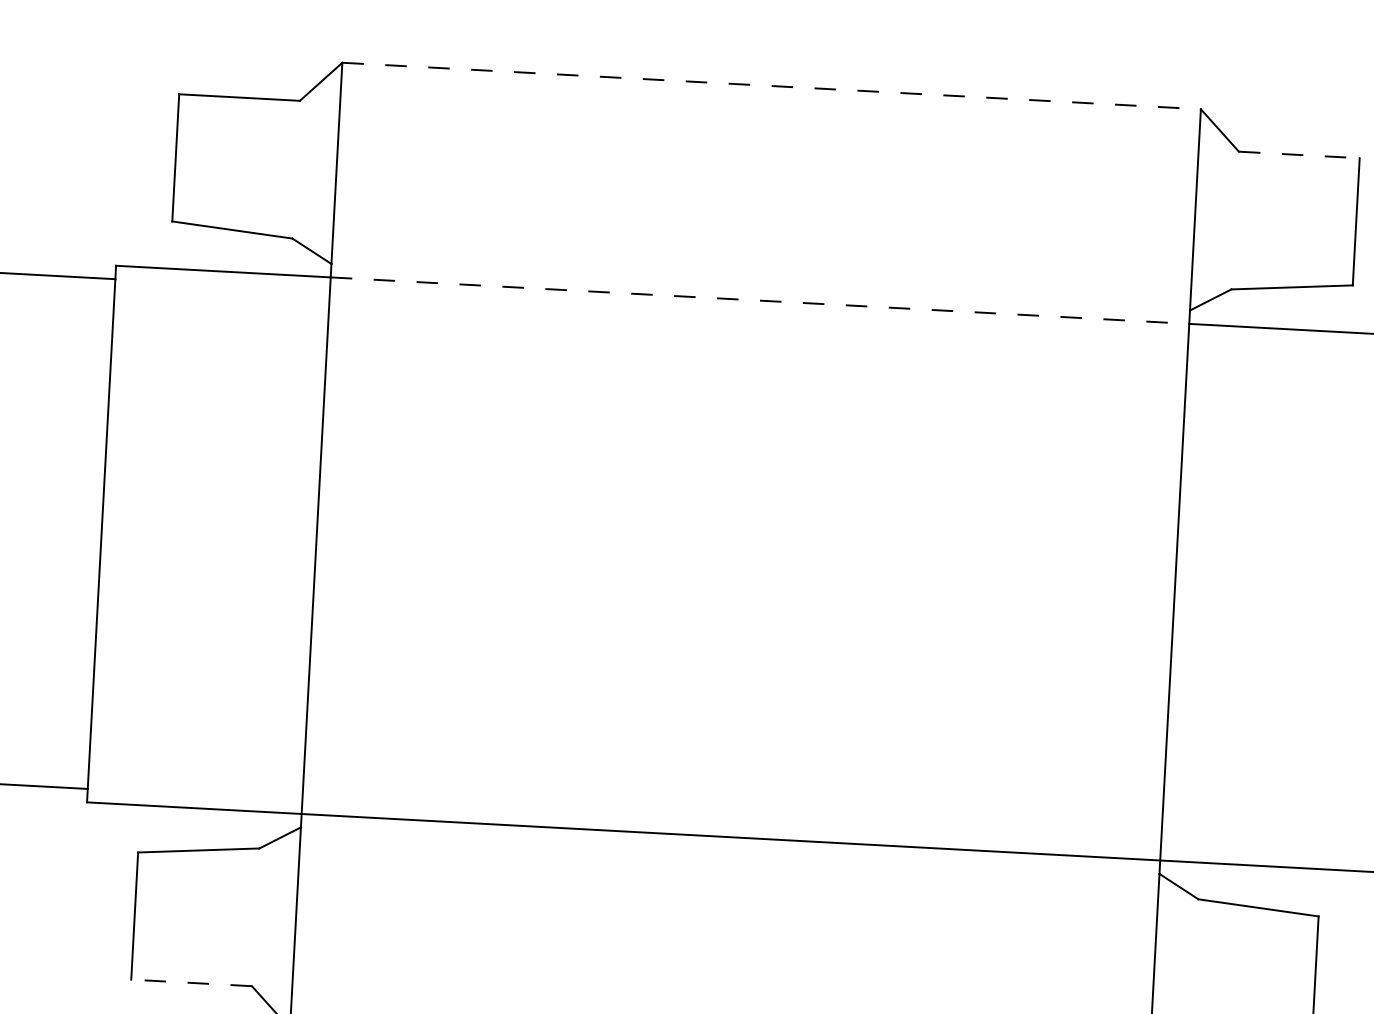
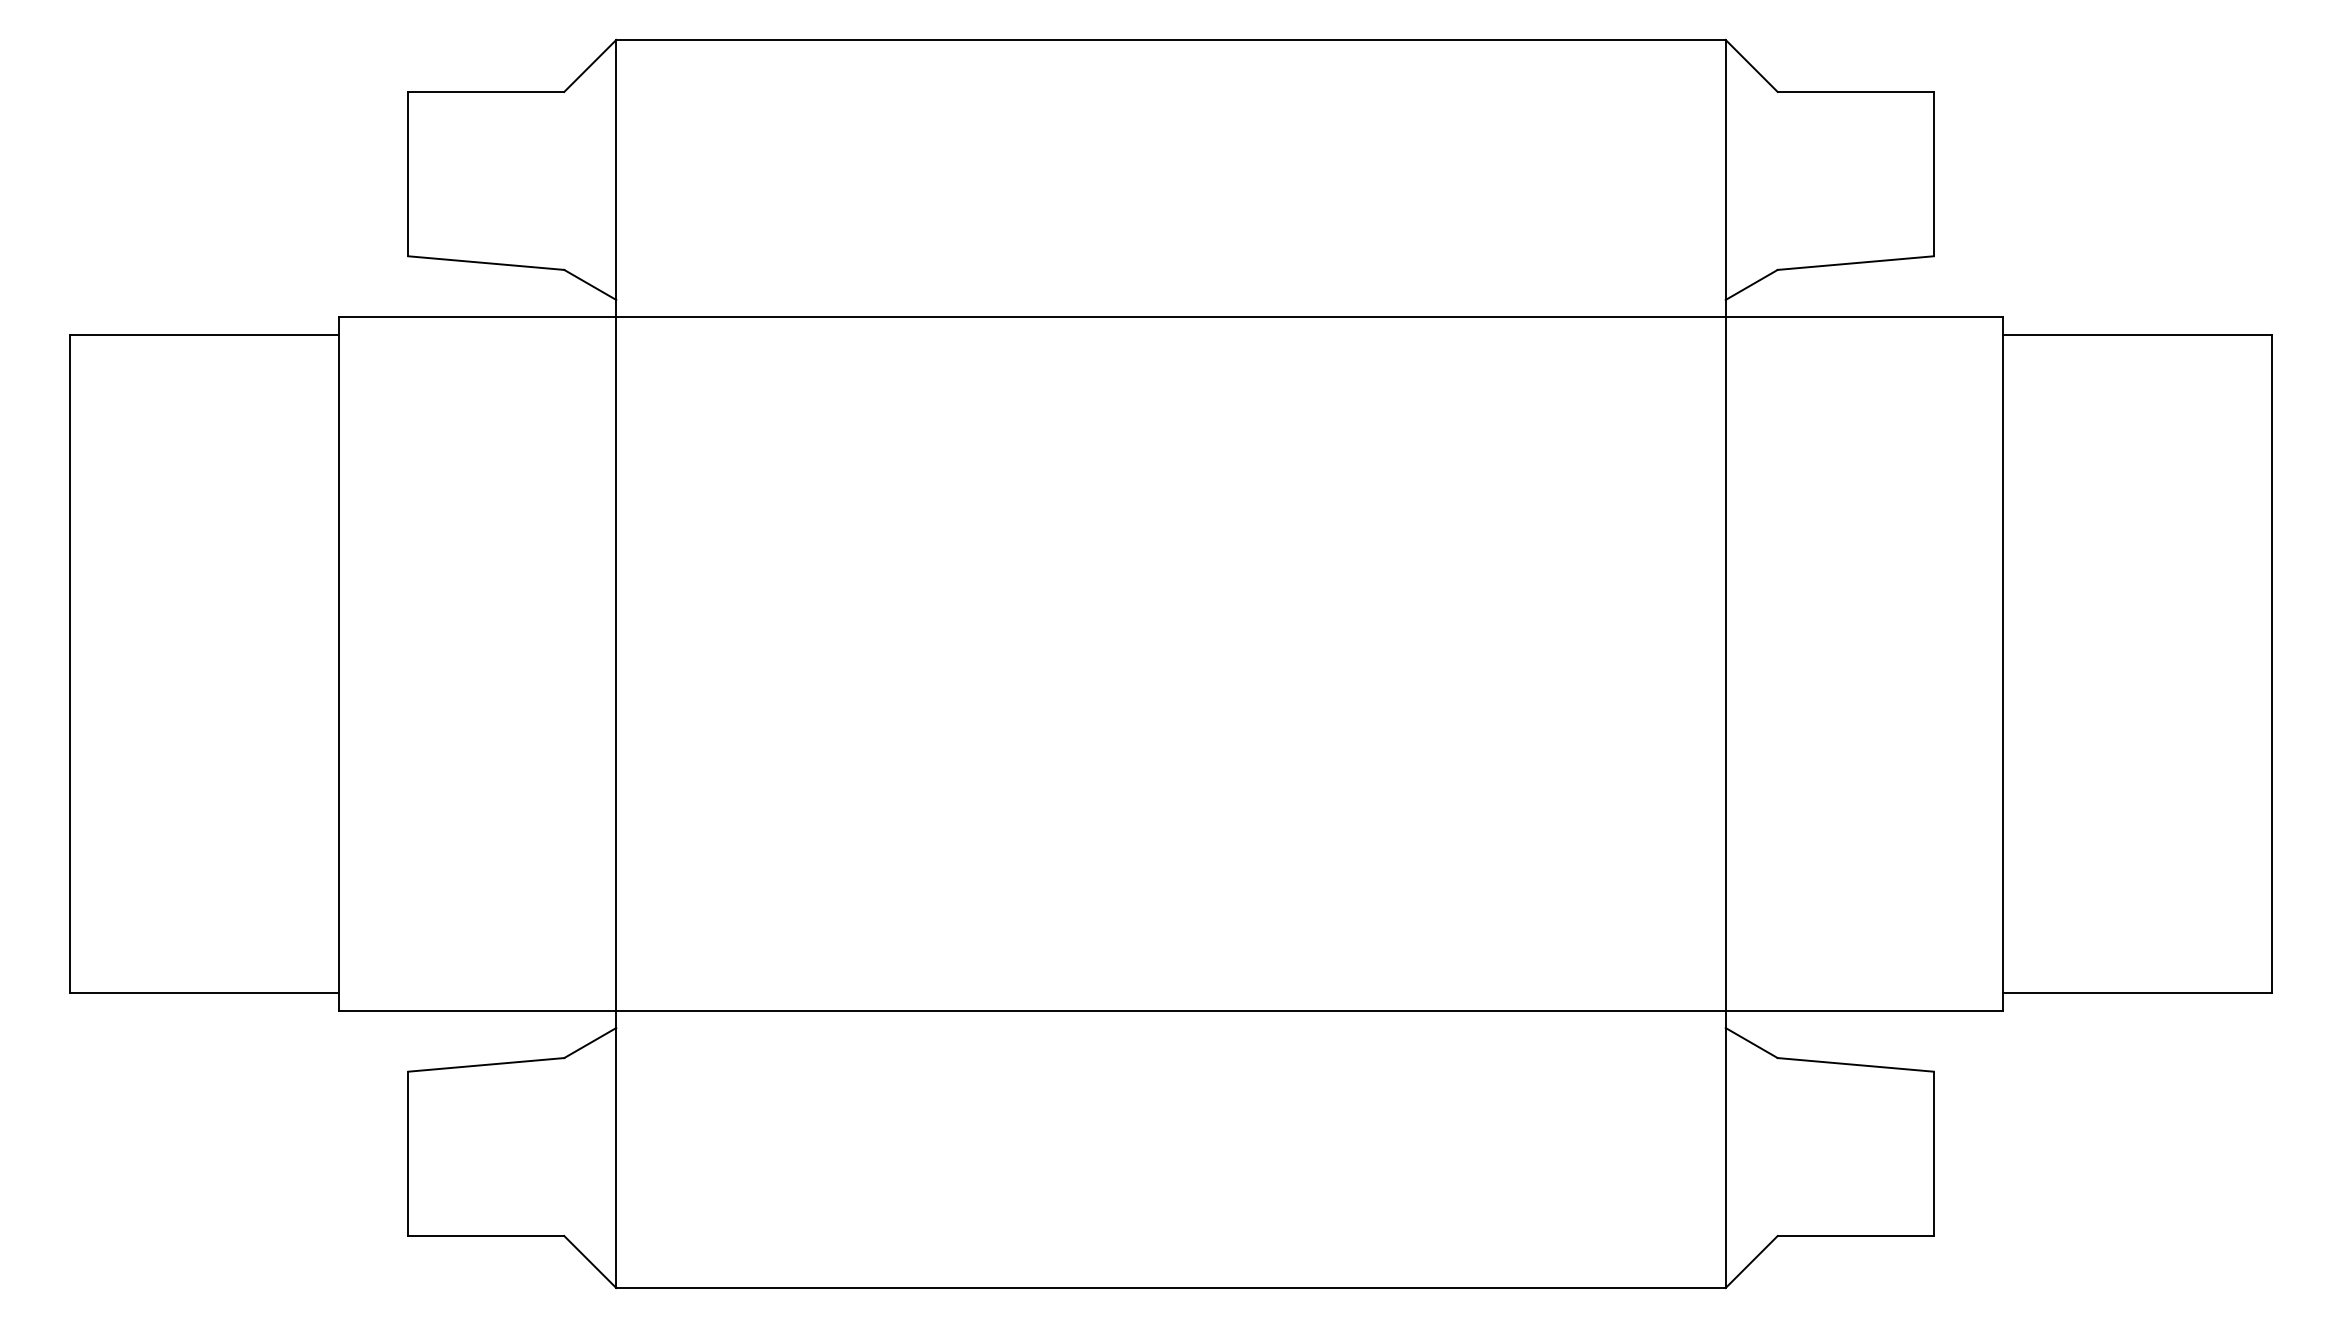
line: (772, 85) -> (1171, 39), dashed -> solid
line: (1299, 154) -> (1856, 91), dashed -> solid
line: (760, 300) -> (1171, 317), dashed -> solid
line: (191, 983) -> (486, 1236), dashed -> solid

